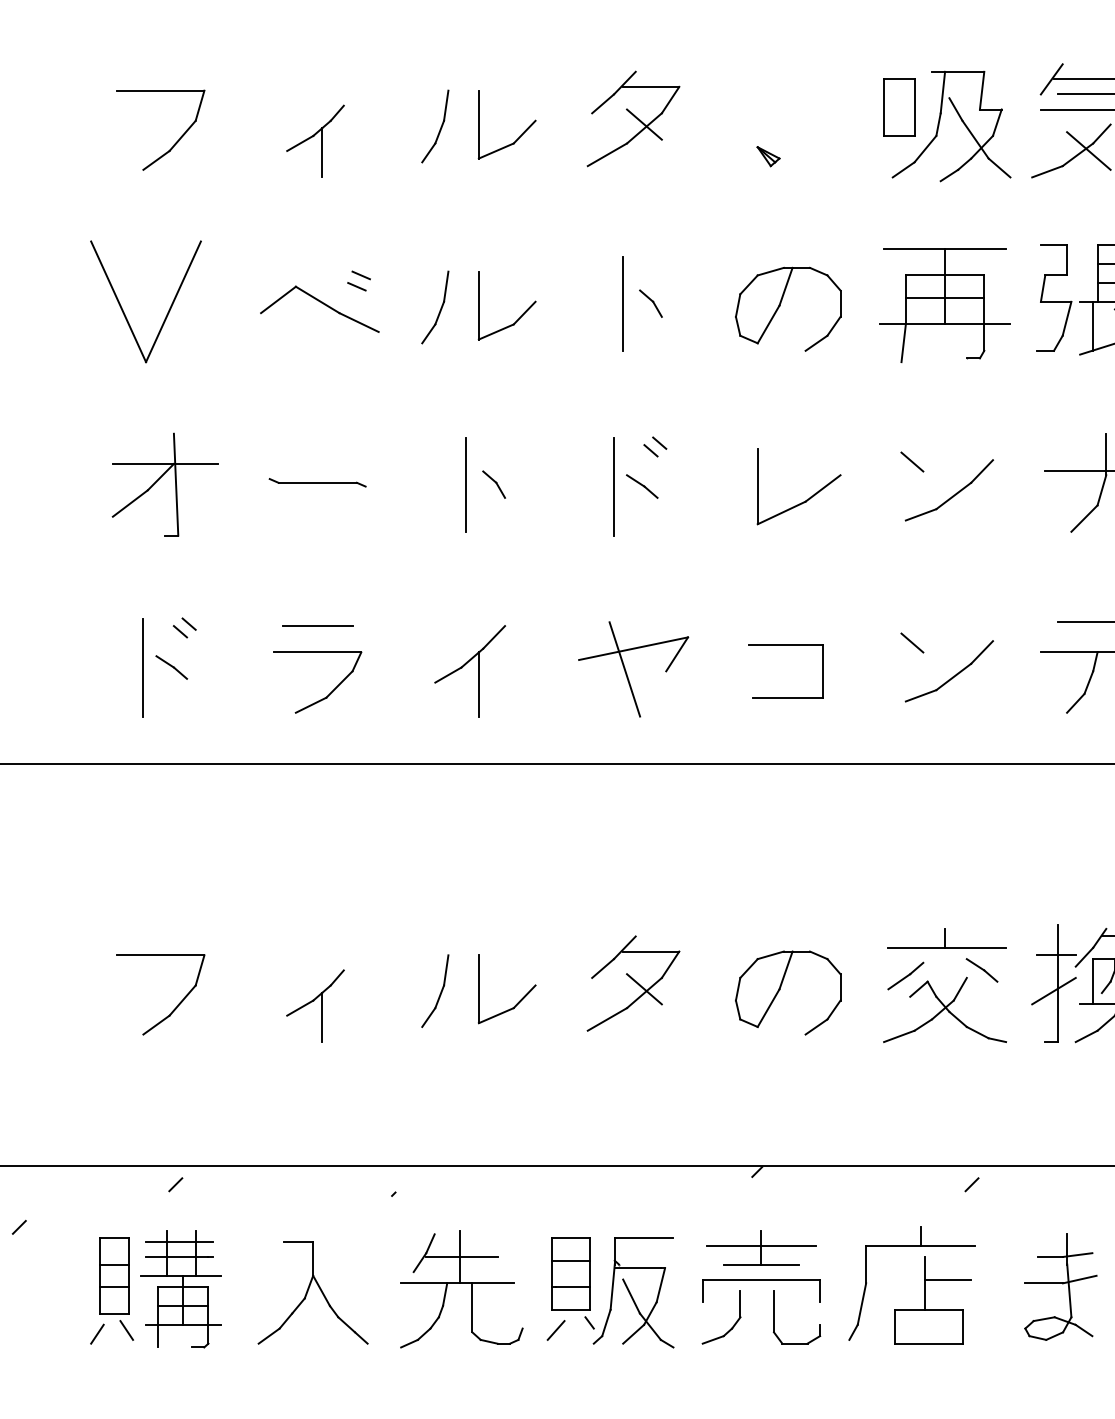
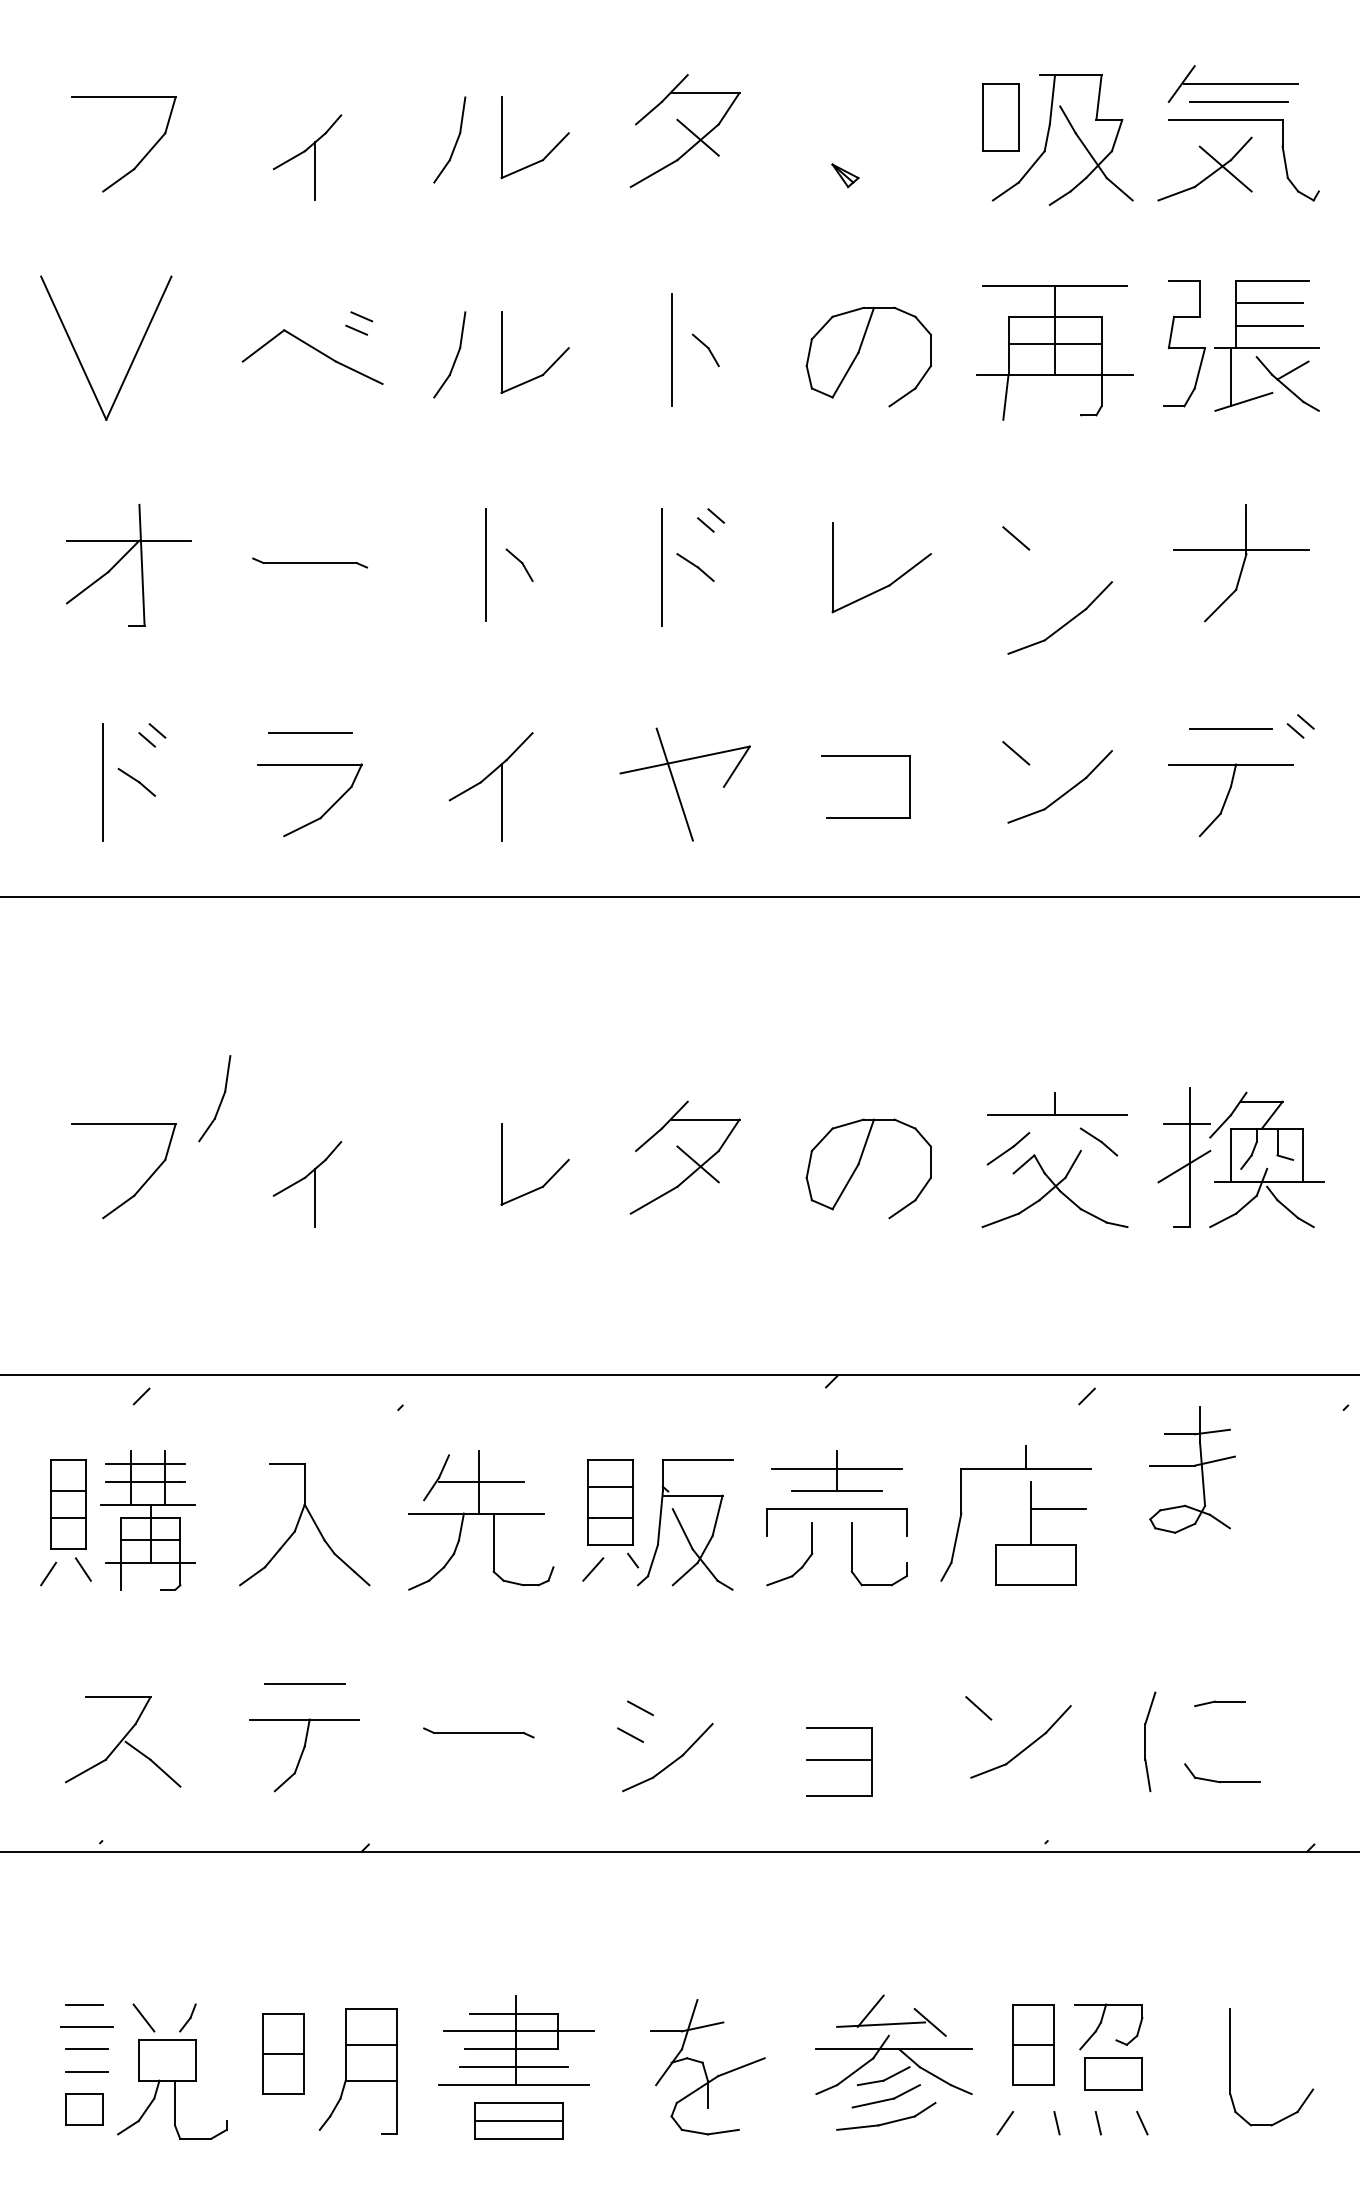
part: (953, 494) -> (1065, 623), moved
part: (440, 992) -> (220, 1100), moved
part: (1060, 1286) -> (1192, 1469), moved

